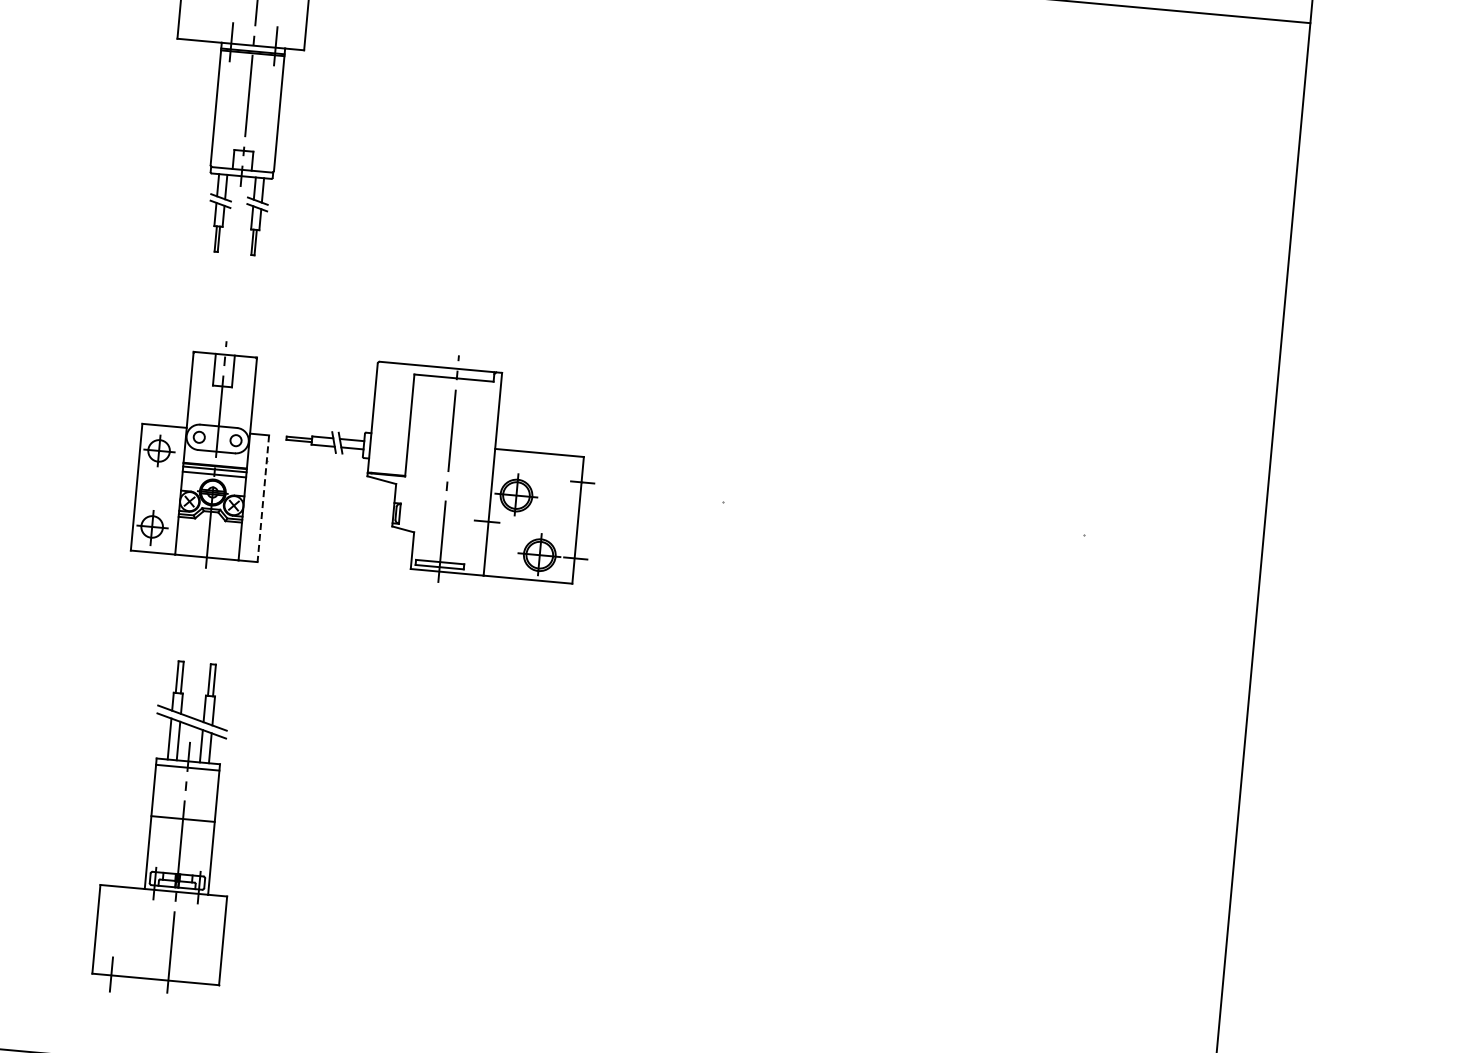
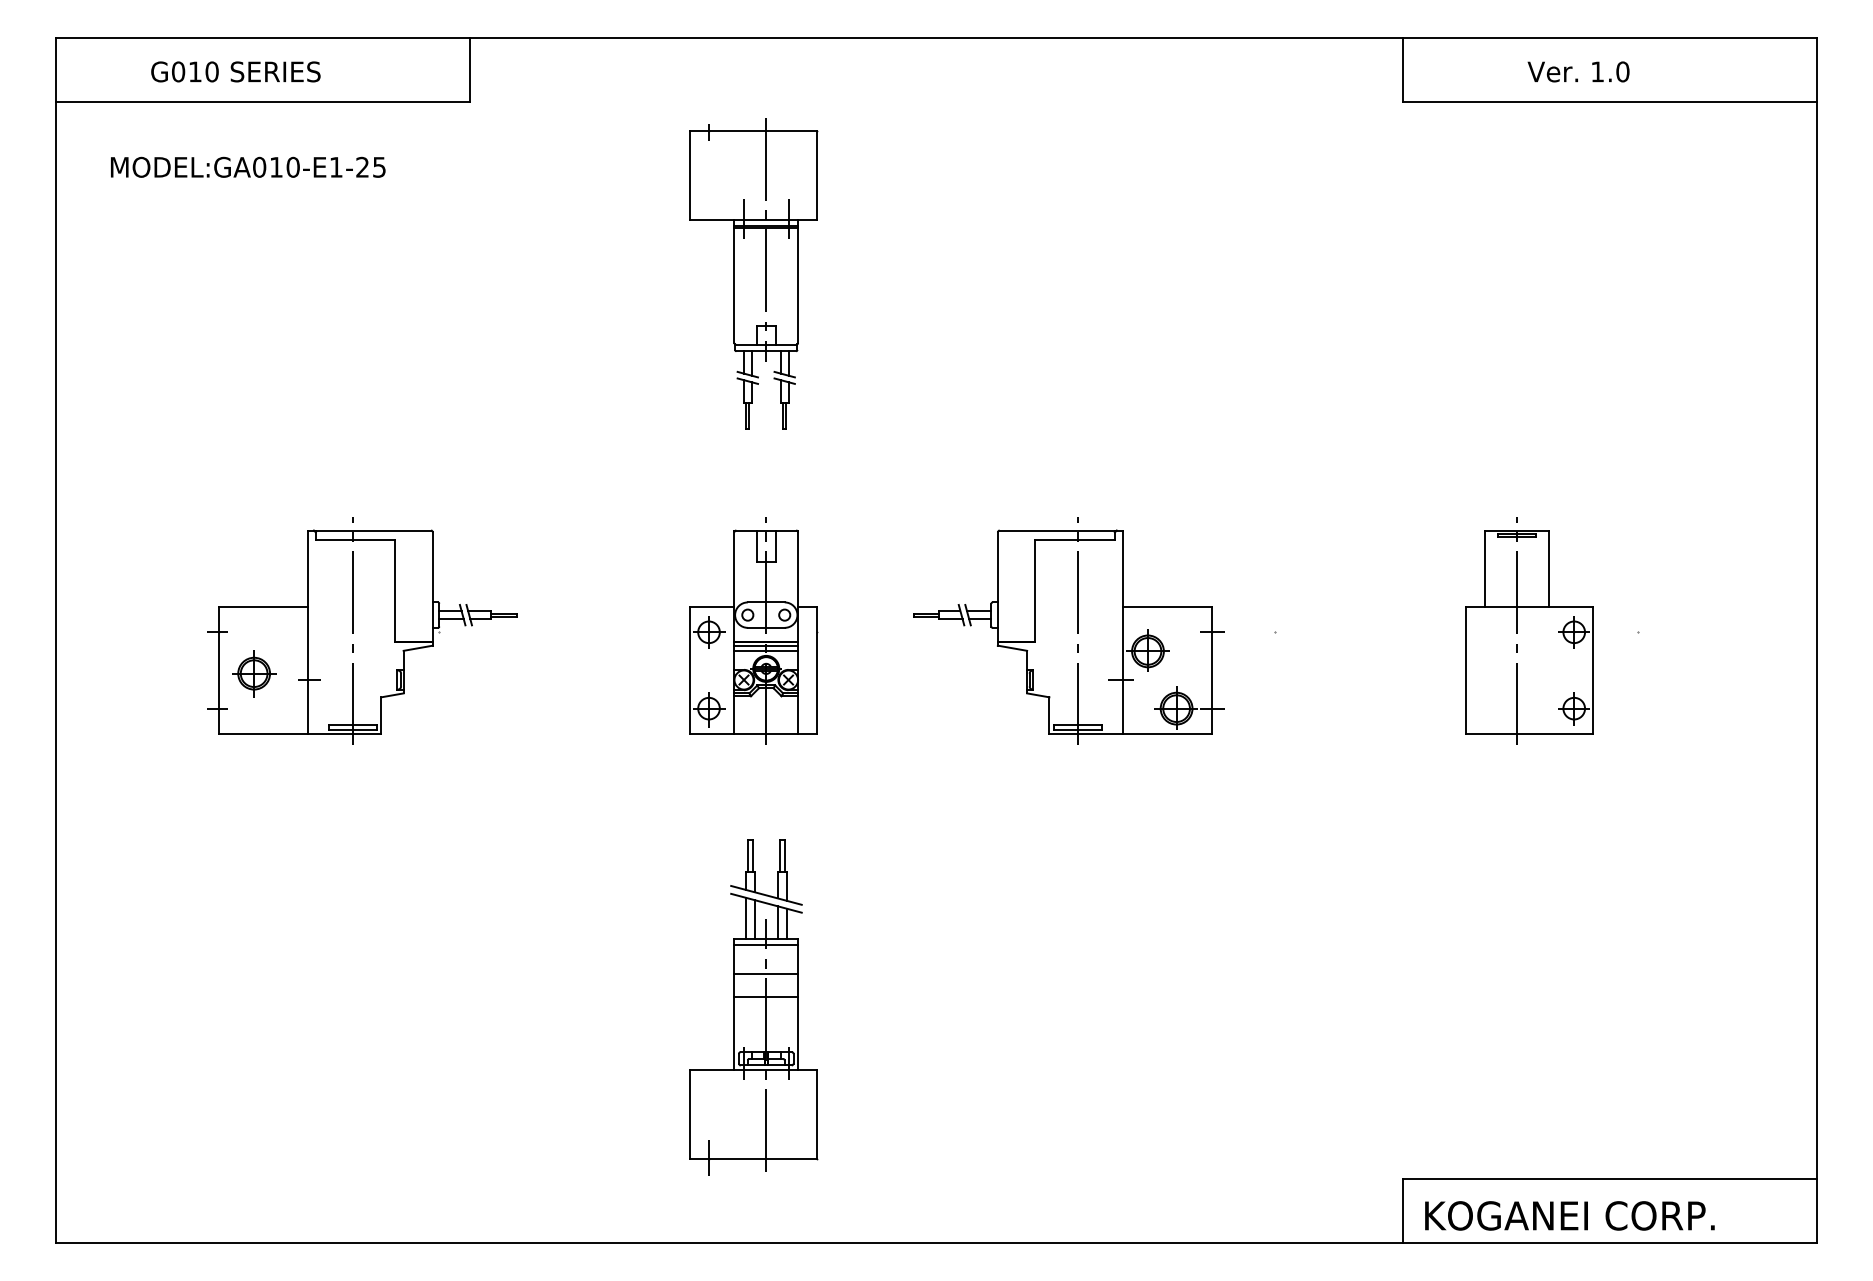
part: (439, 467) -> (1068, 630), moved
line: (263, 498) -> (817, 670), dashed -> solid
part: (976, 523) -> (1529, 630), added
line: (185, 796) -> (766, 974), added

